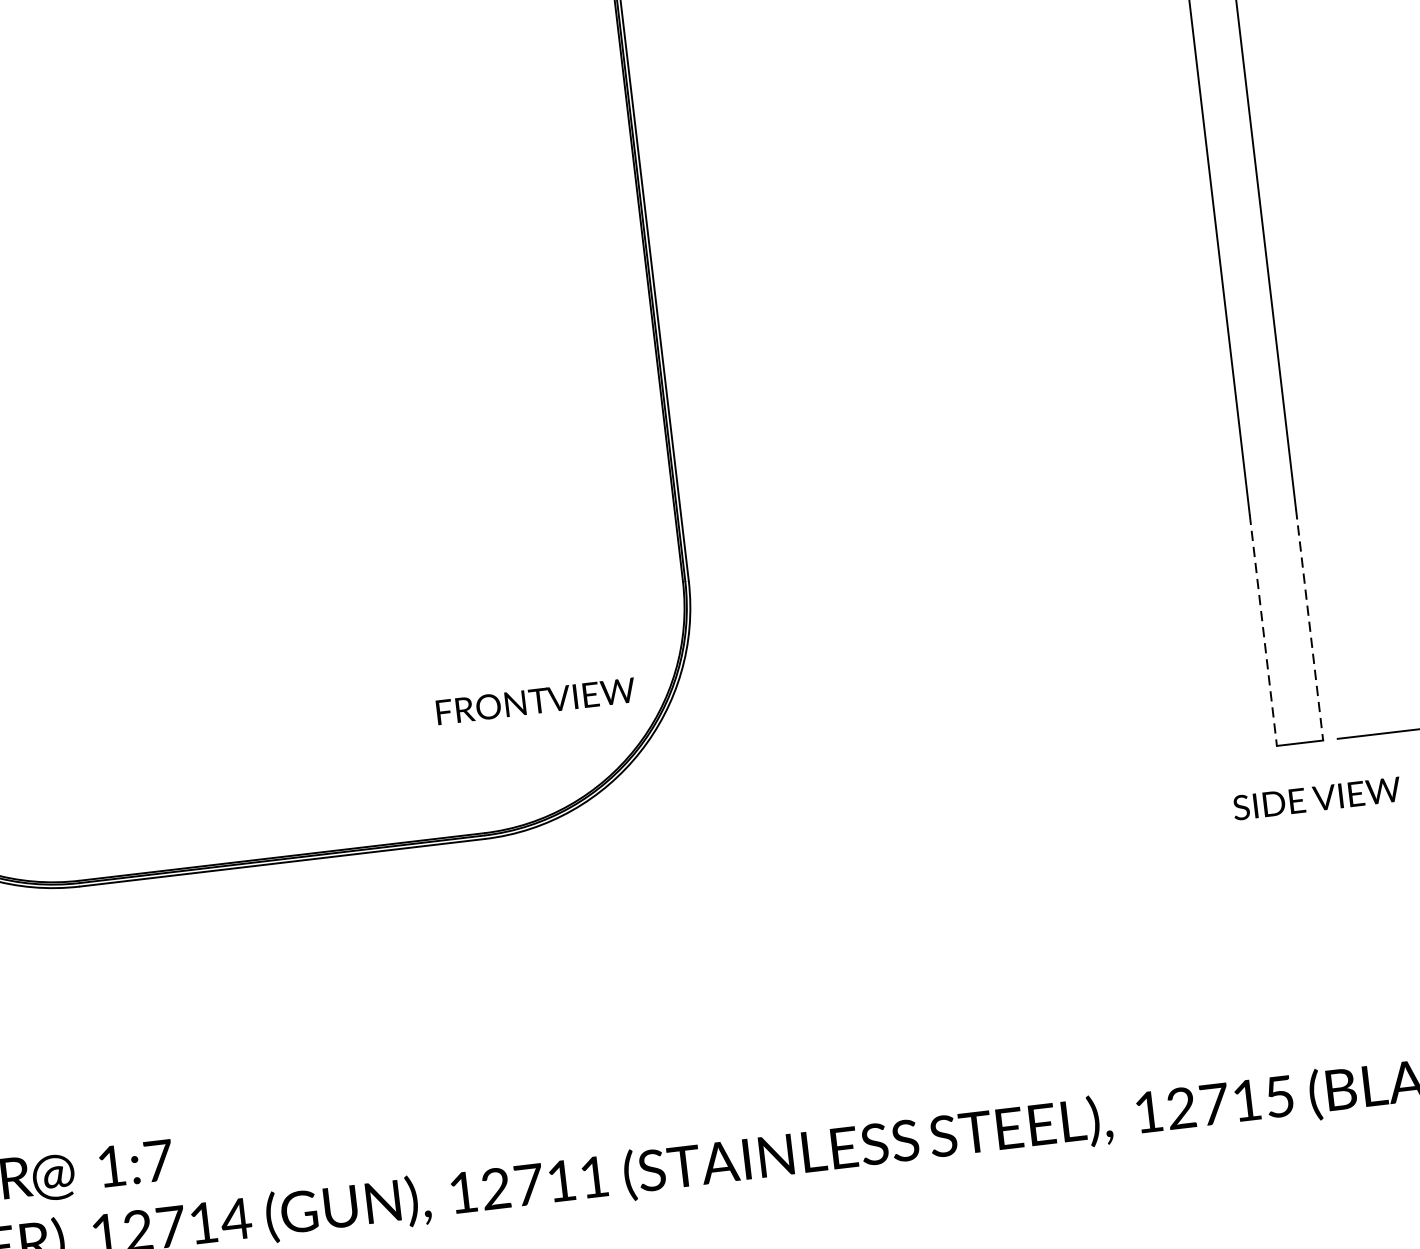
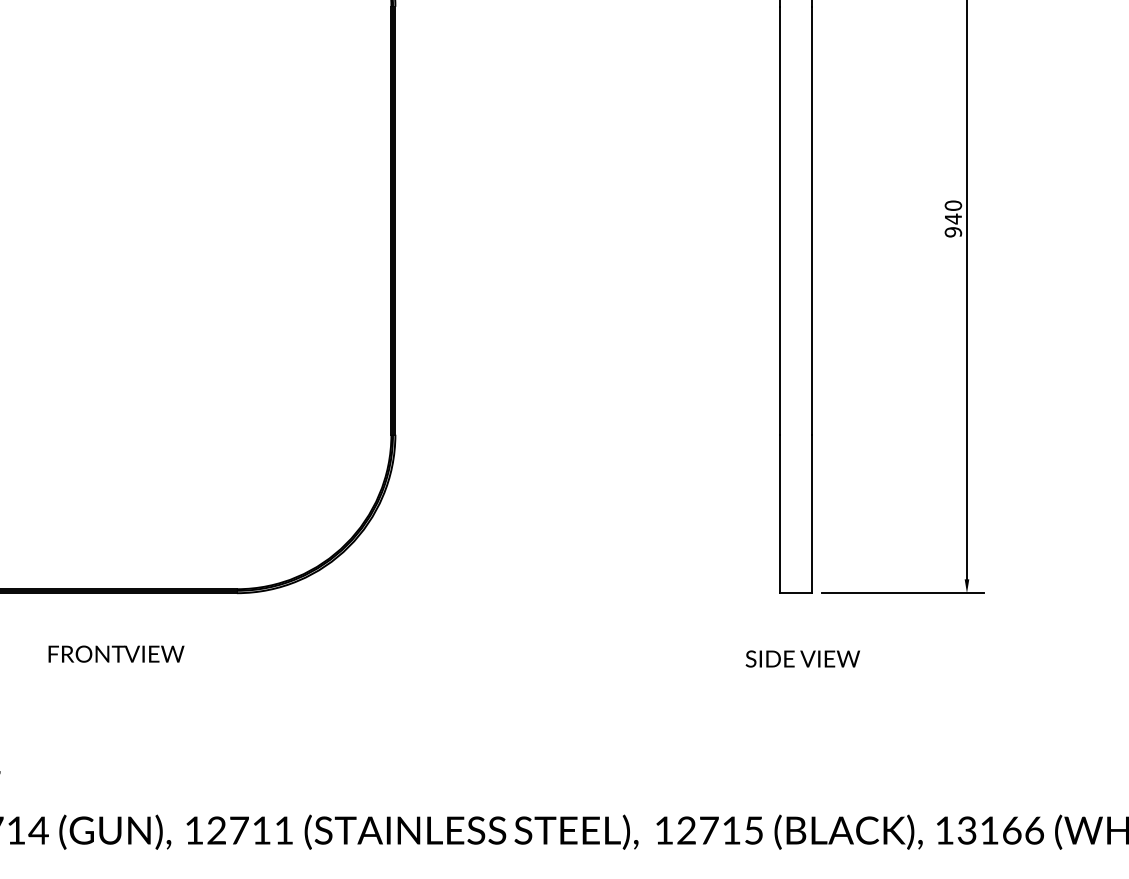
line: (1309, 625) -> (811, 514), dashed -> solid
line: (1262, 631) -> (779, 514), dashed -> solid
text: (535, 700) -> (116, 653), moved
text: (1316, 797) -> (802, 658), moved

